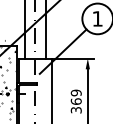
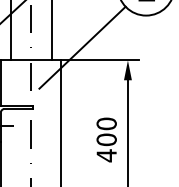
text: (75, 101) -> (105, 139), 369 -> 400

